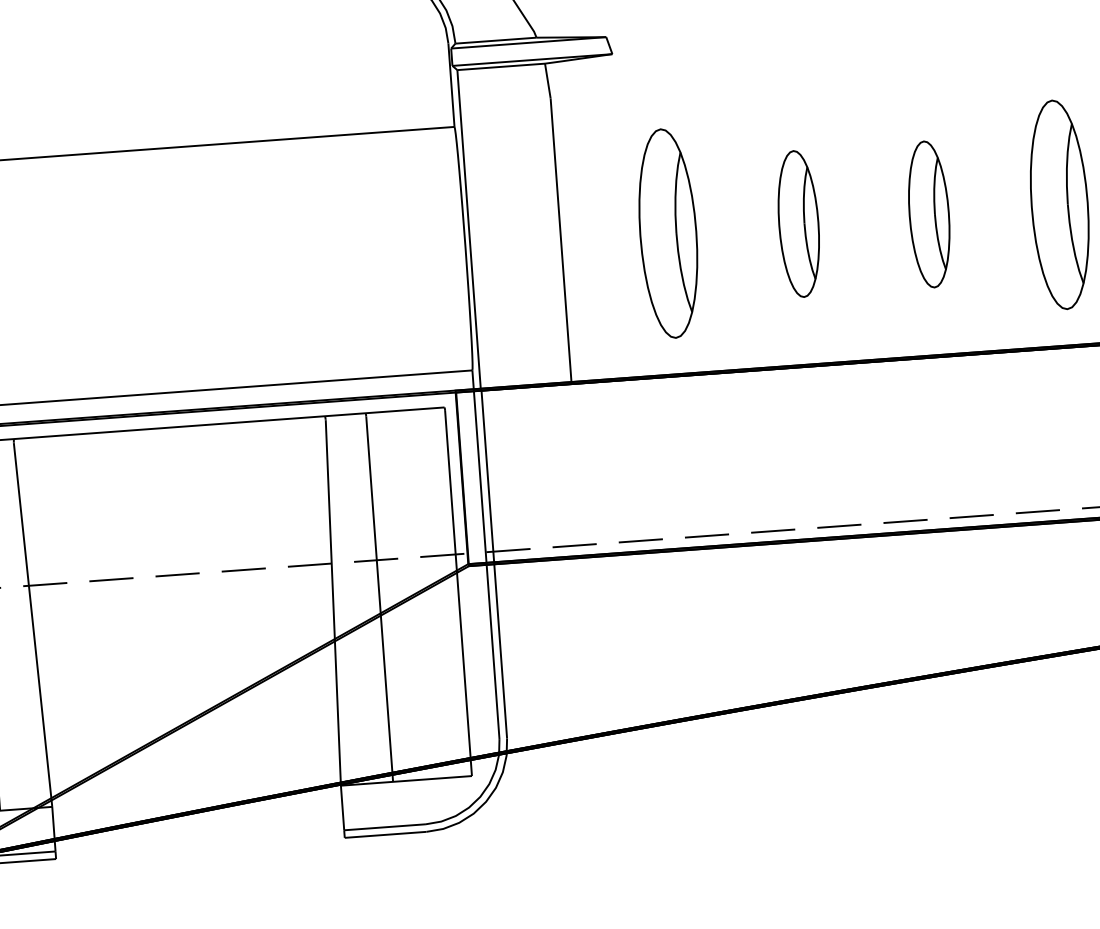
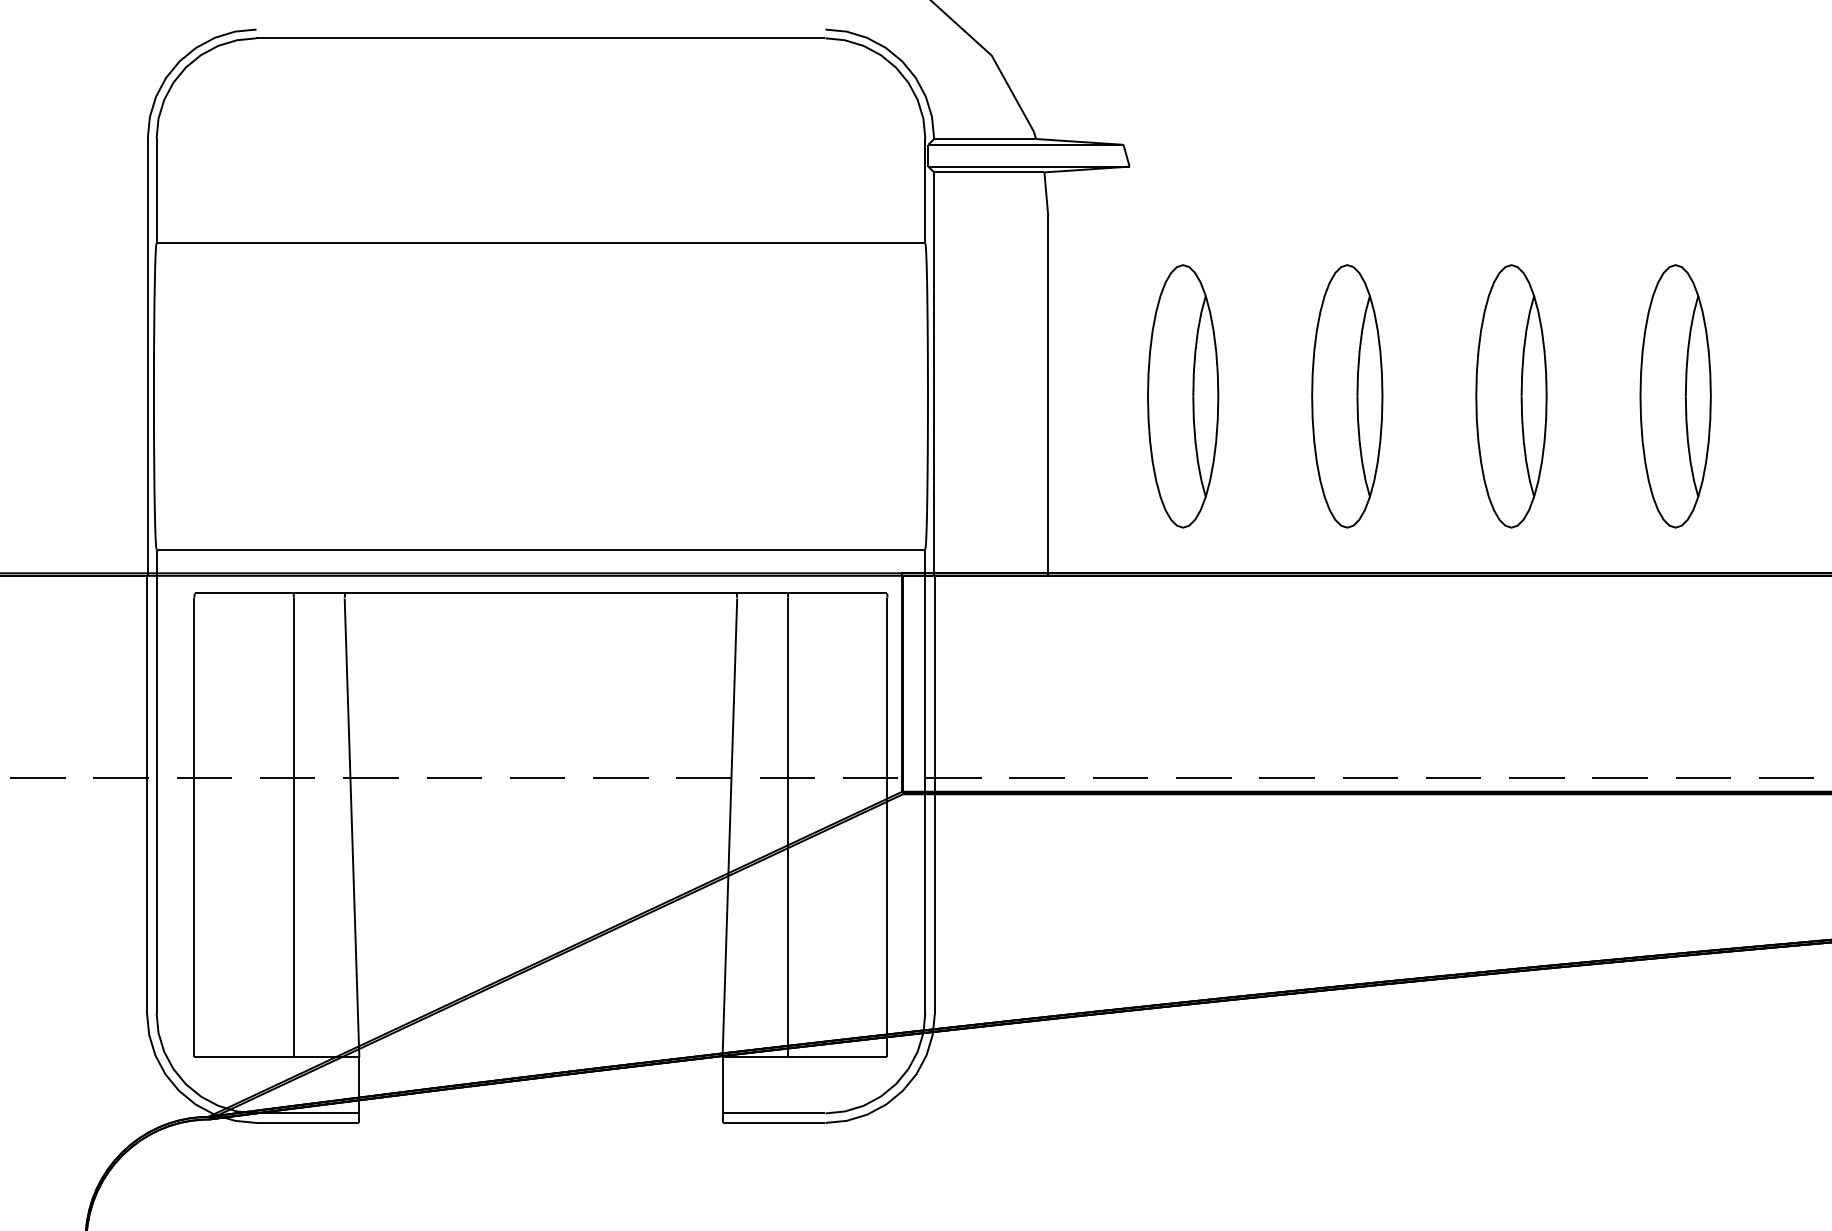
part: (929, 214) -> (1511, 396), size x1.43
part: (798, 224) -> (1347, 396), size x1.43

